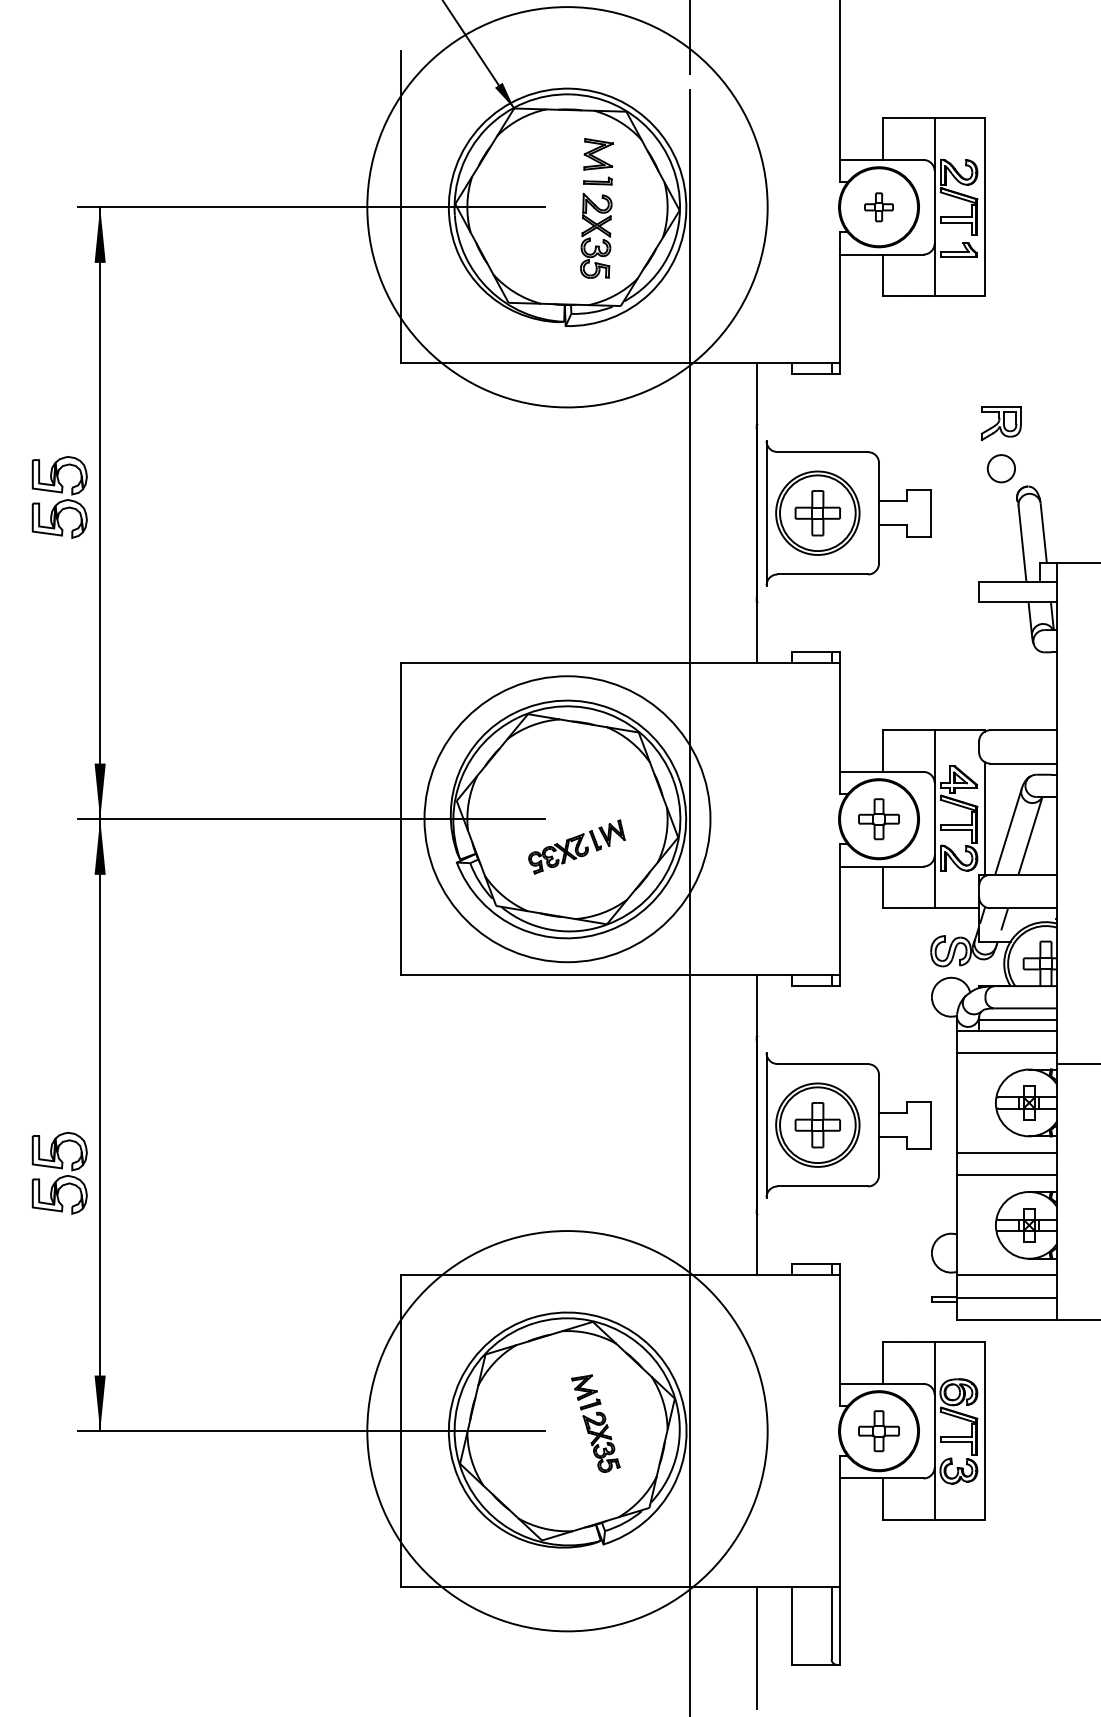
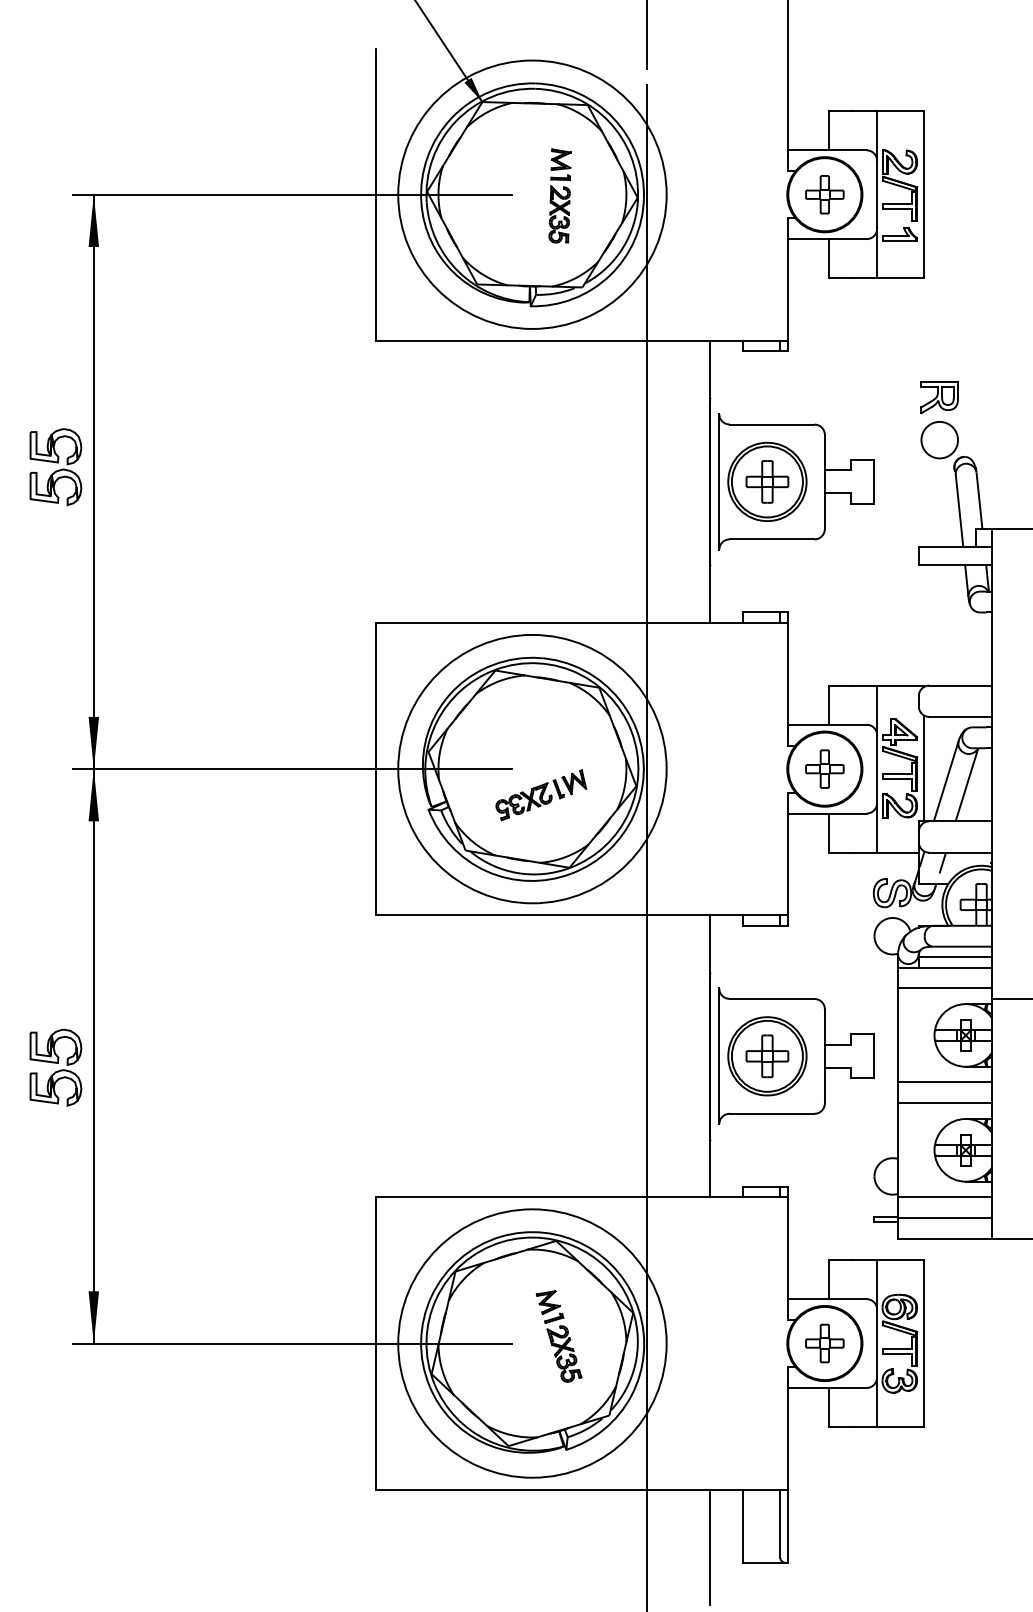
circle: (567, 207) -> (532, 194), size x0.71
part: (878, 207) -> (824, 194), size x1.43
part: (596, 208) -> (559, 195), size x0.71
circle: (1000, 468) -> (938, 439), size x1.43
part: (59, 1173) -> (55, 1067), moved
circle: (567, 1431) -> (532, 1343), size x0.71

